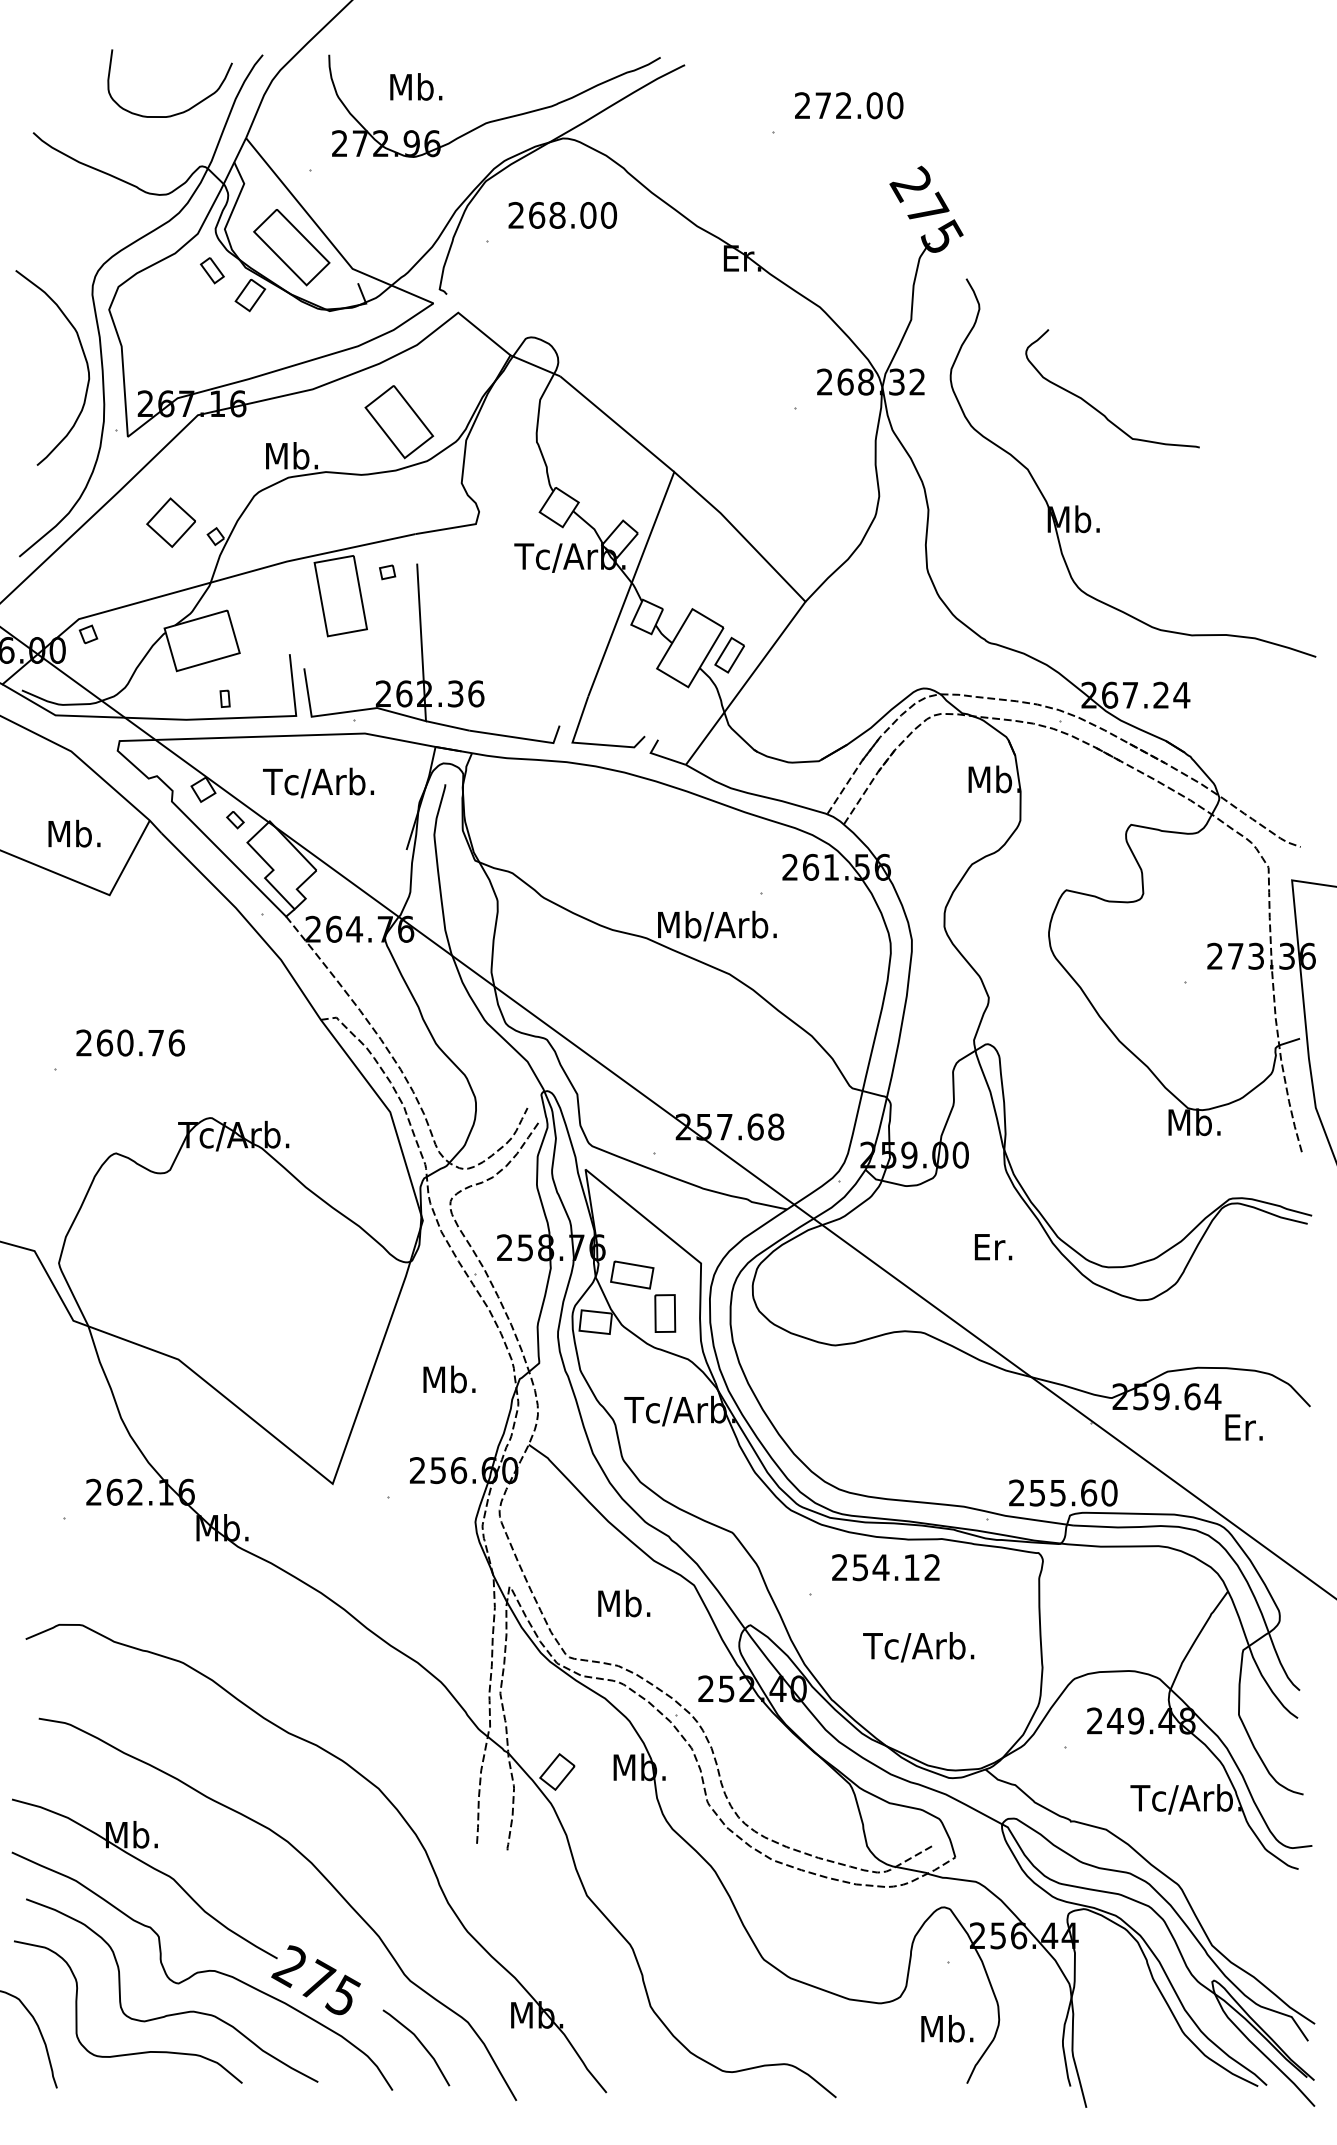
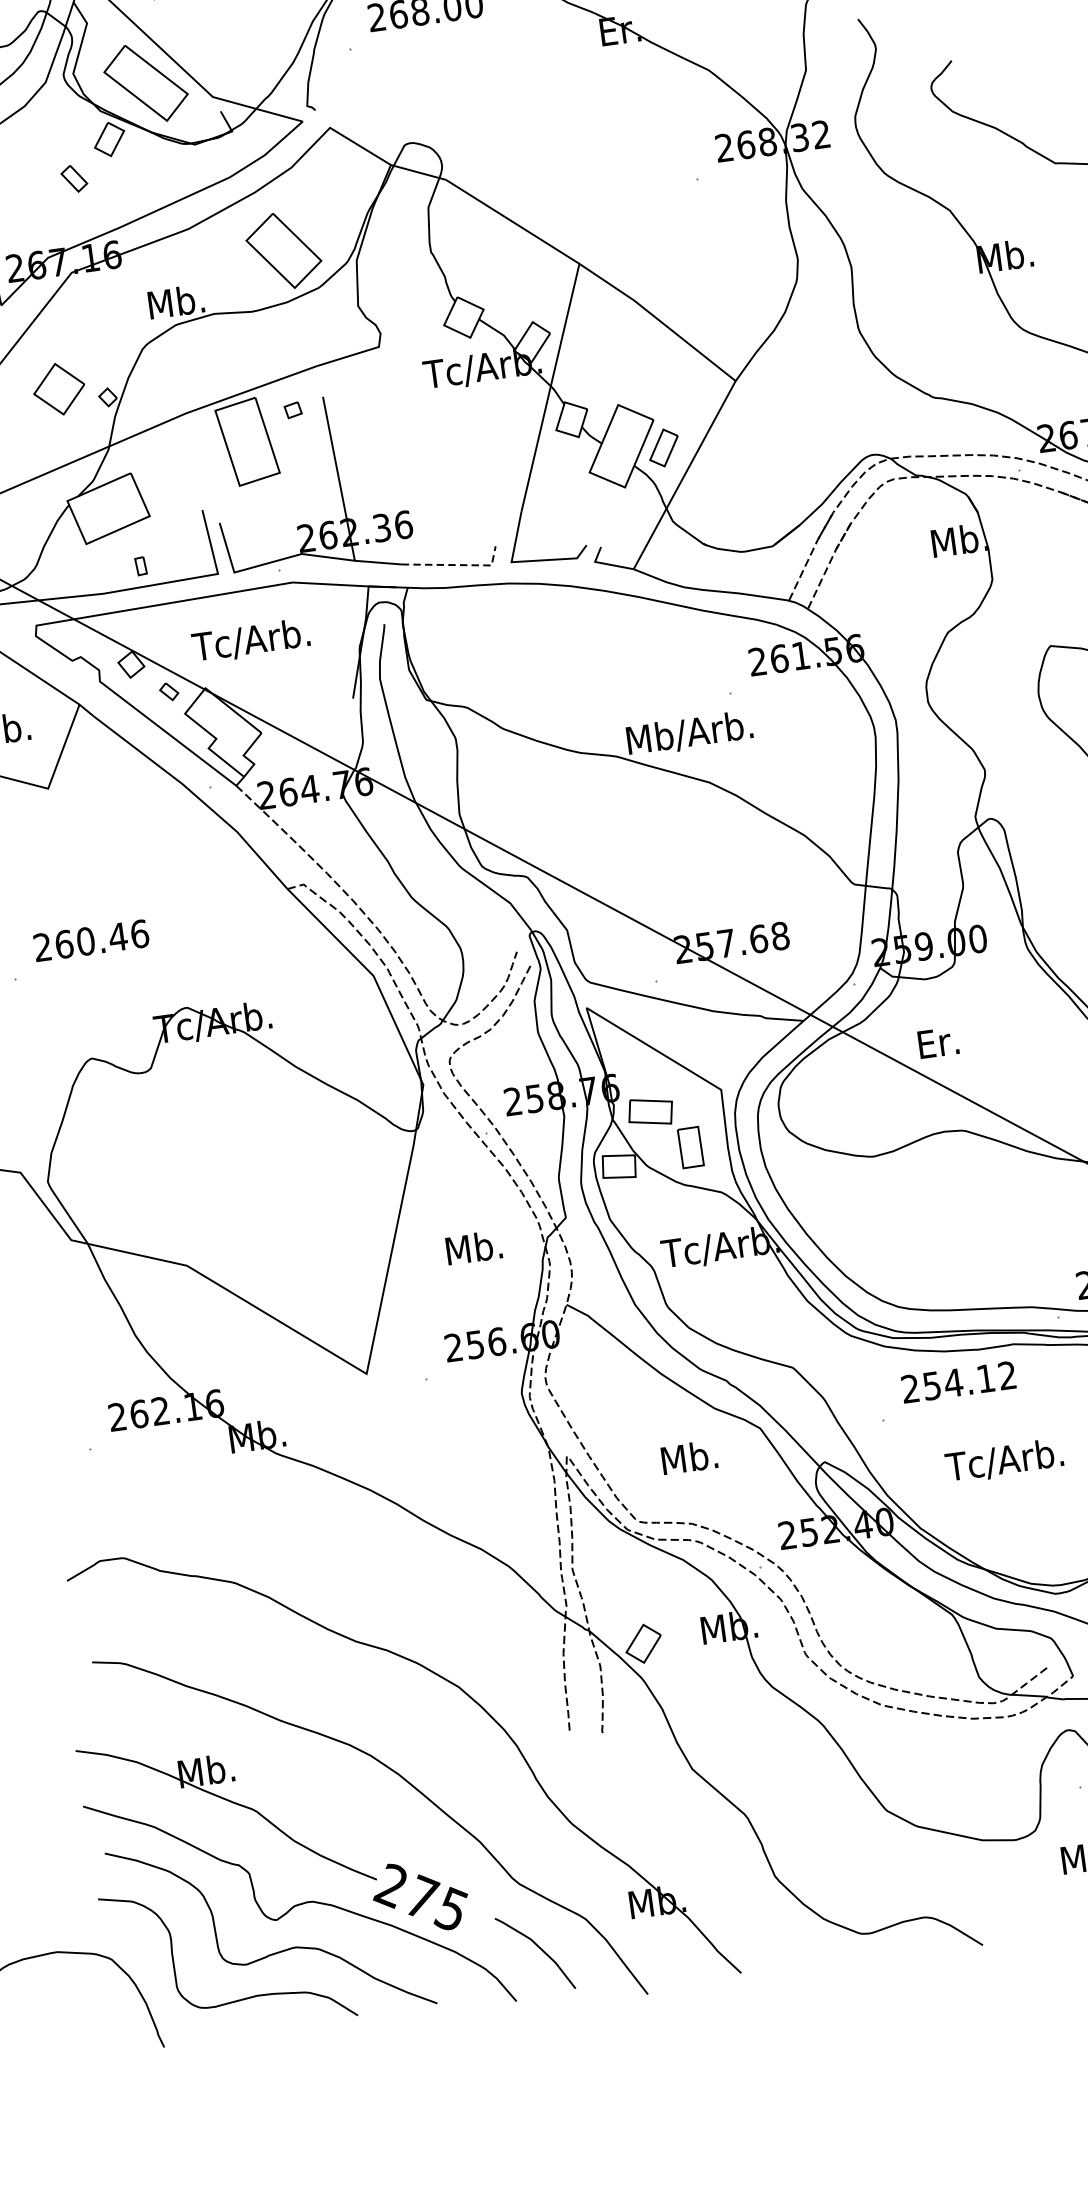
part: (212, 270) -> (74, 178), moved
line: (521, 738) -> (457, 565), solid -> dashed
text: (155, 1043) -> (117, 937), 260.76 -> 260.46
text: (993, 1247) -> (938, 1043), moved

